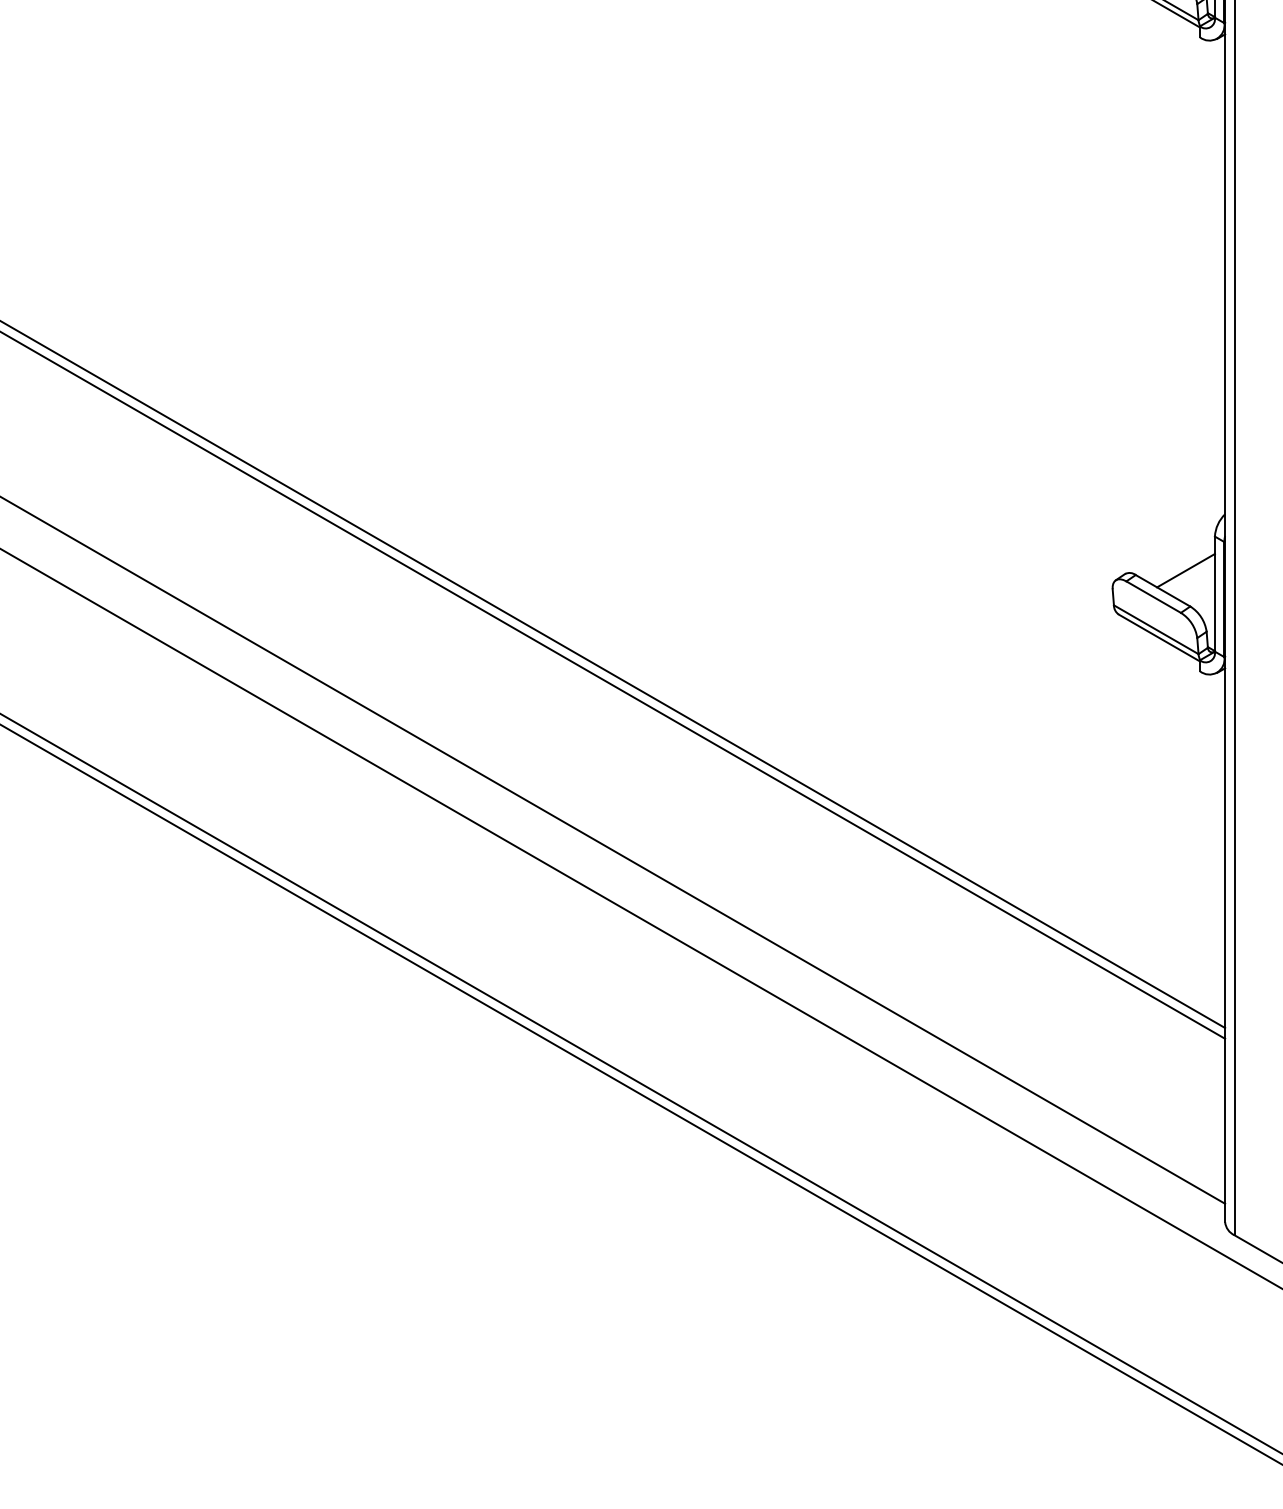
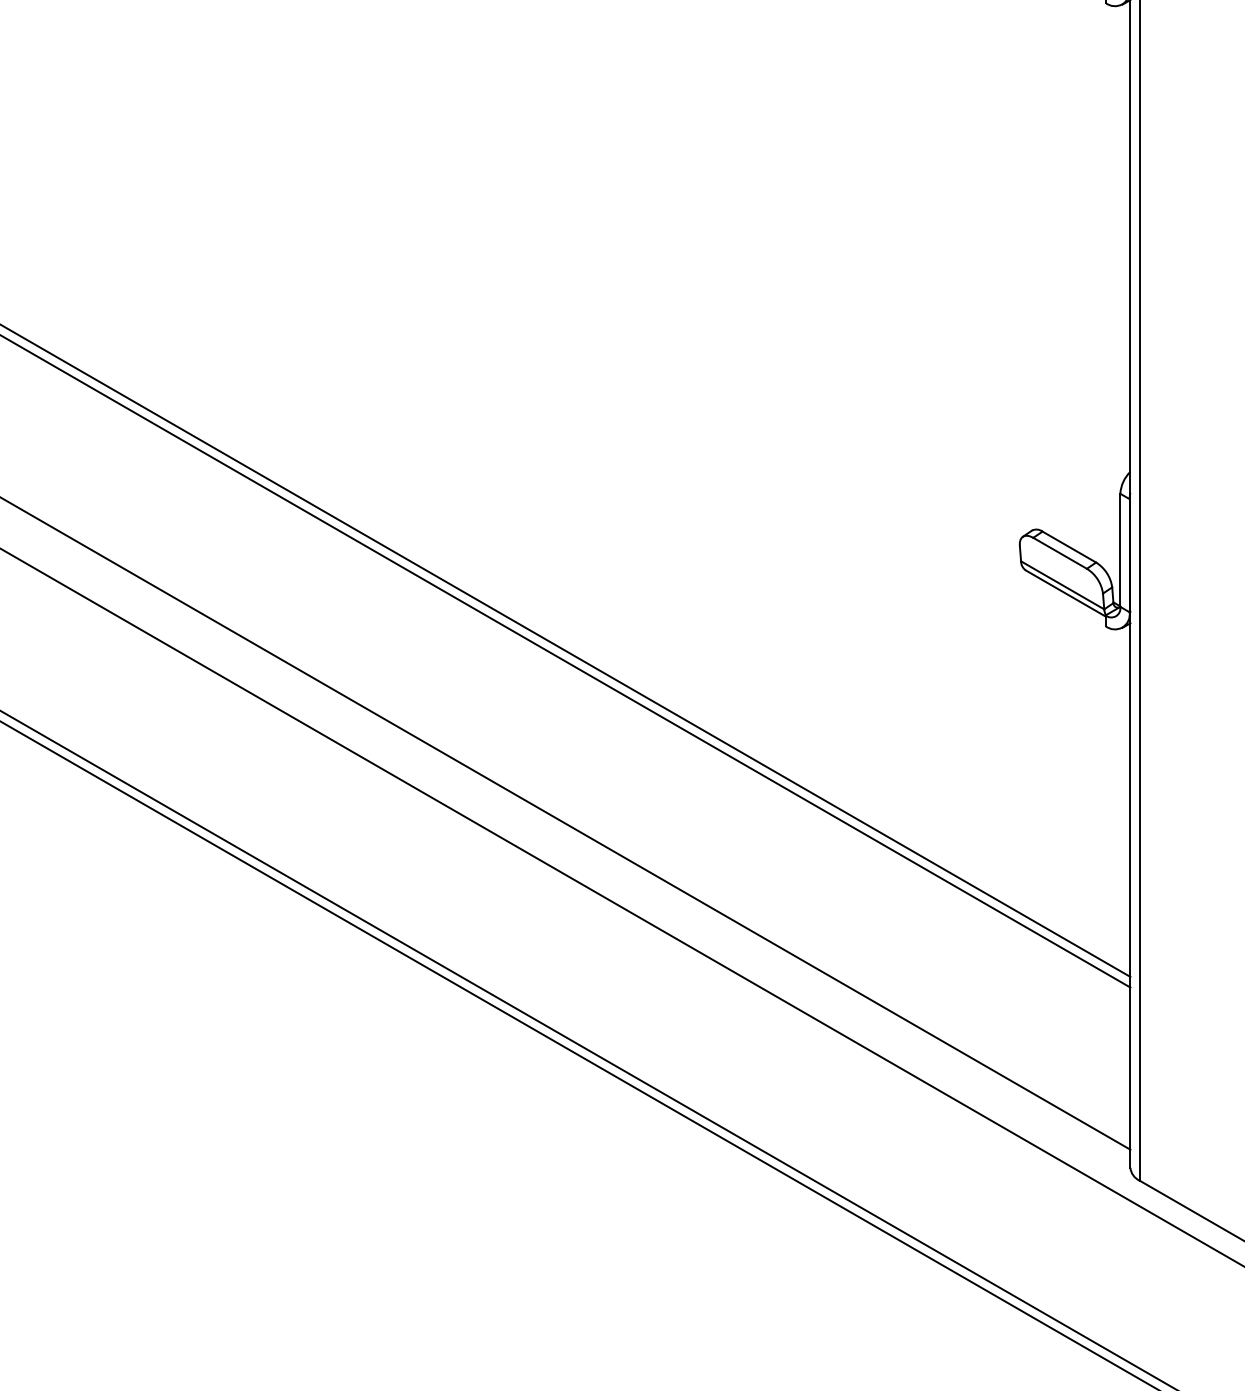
line: (1185, 570) -> (1091, 527), removed

